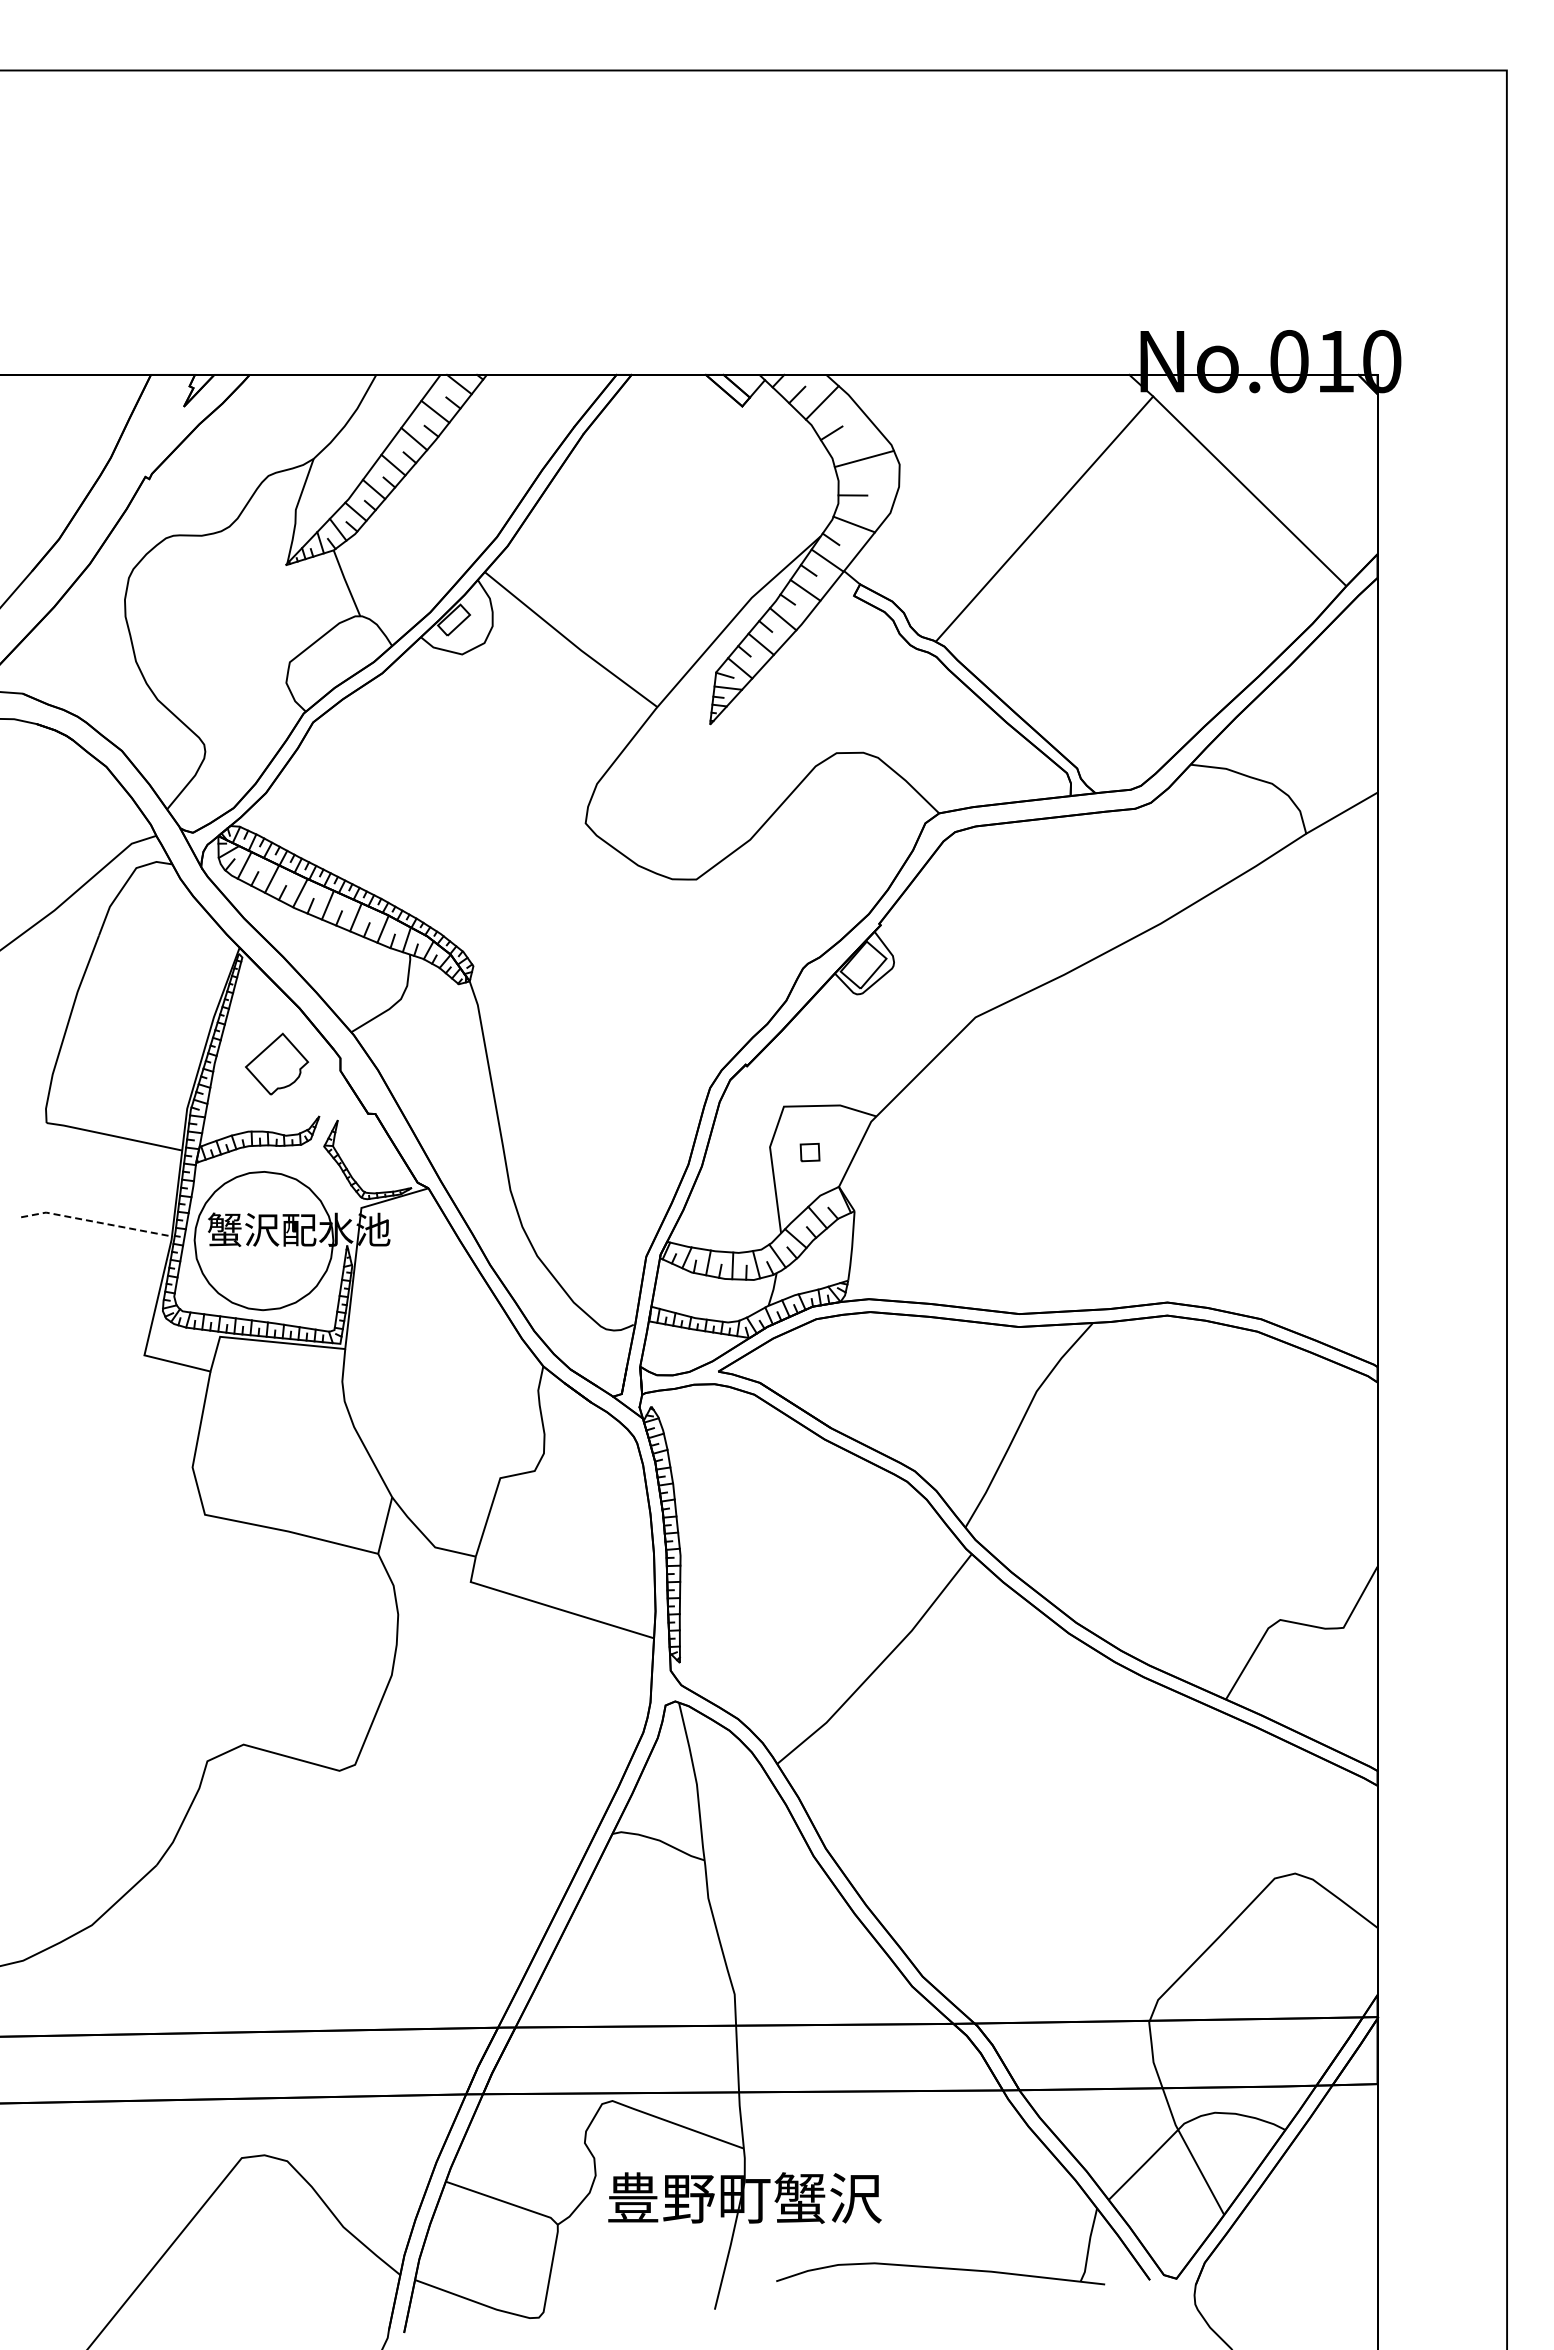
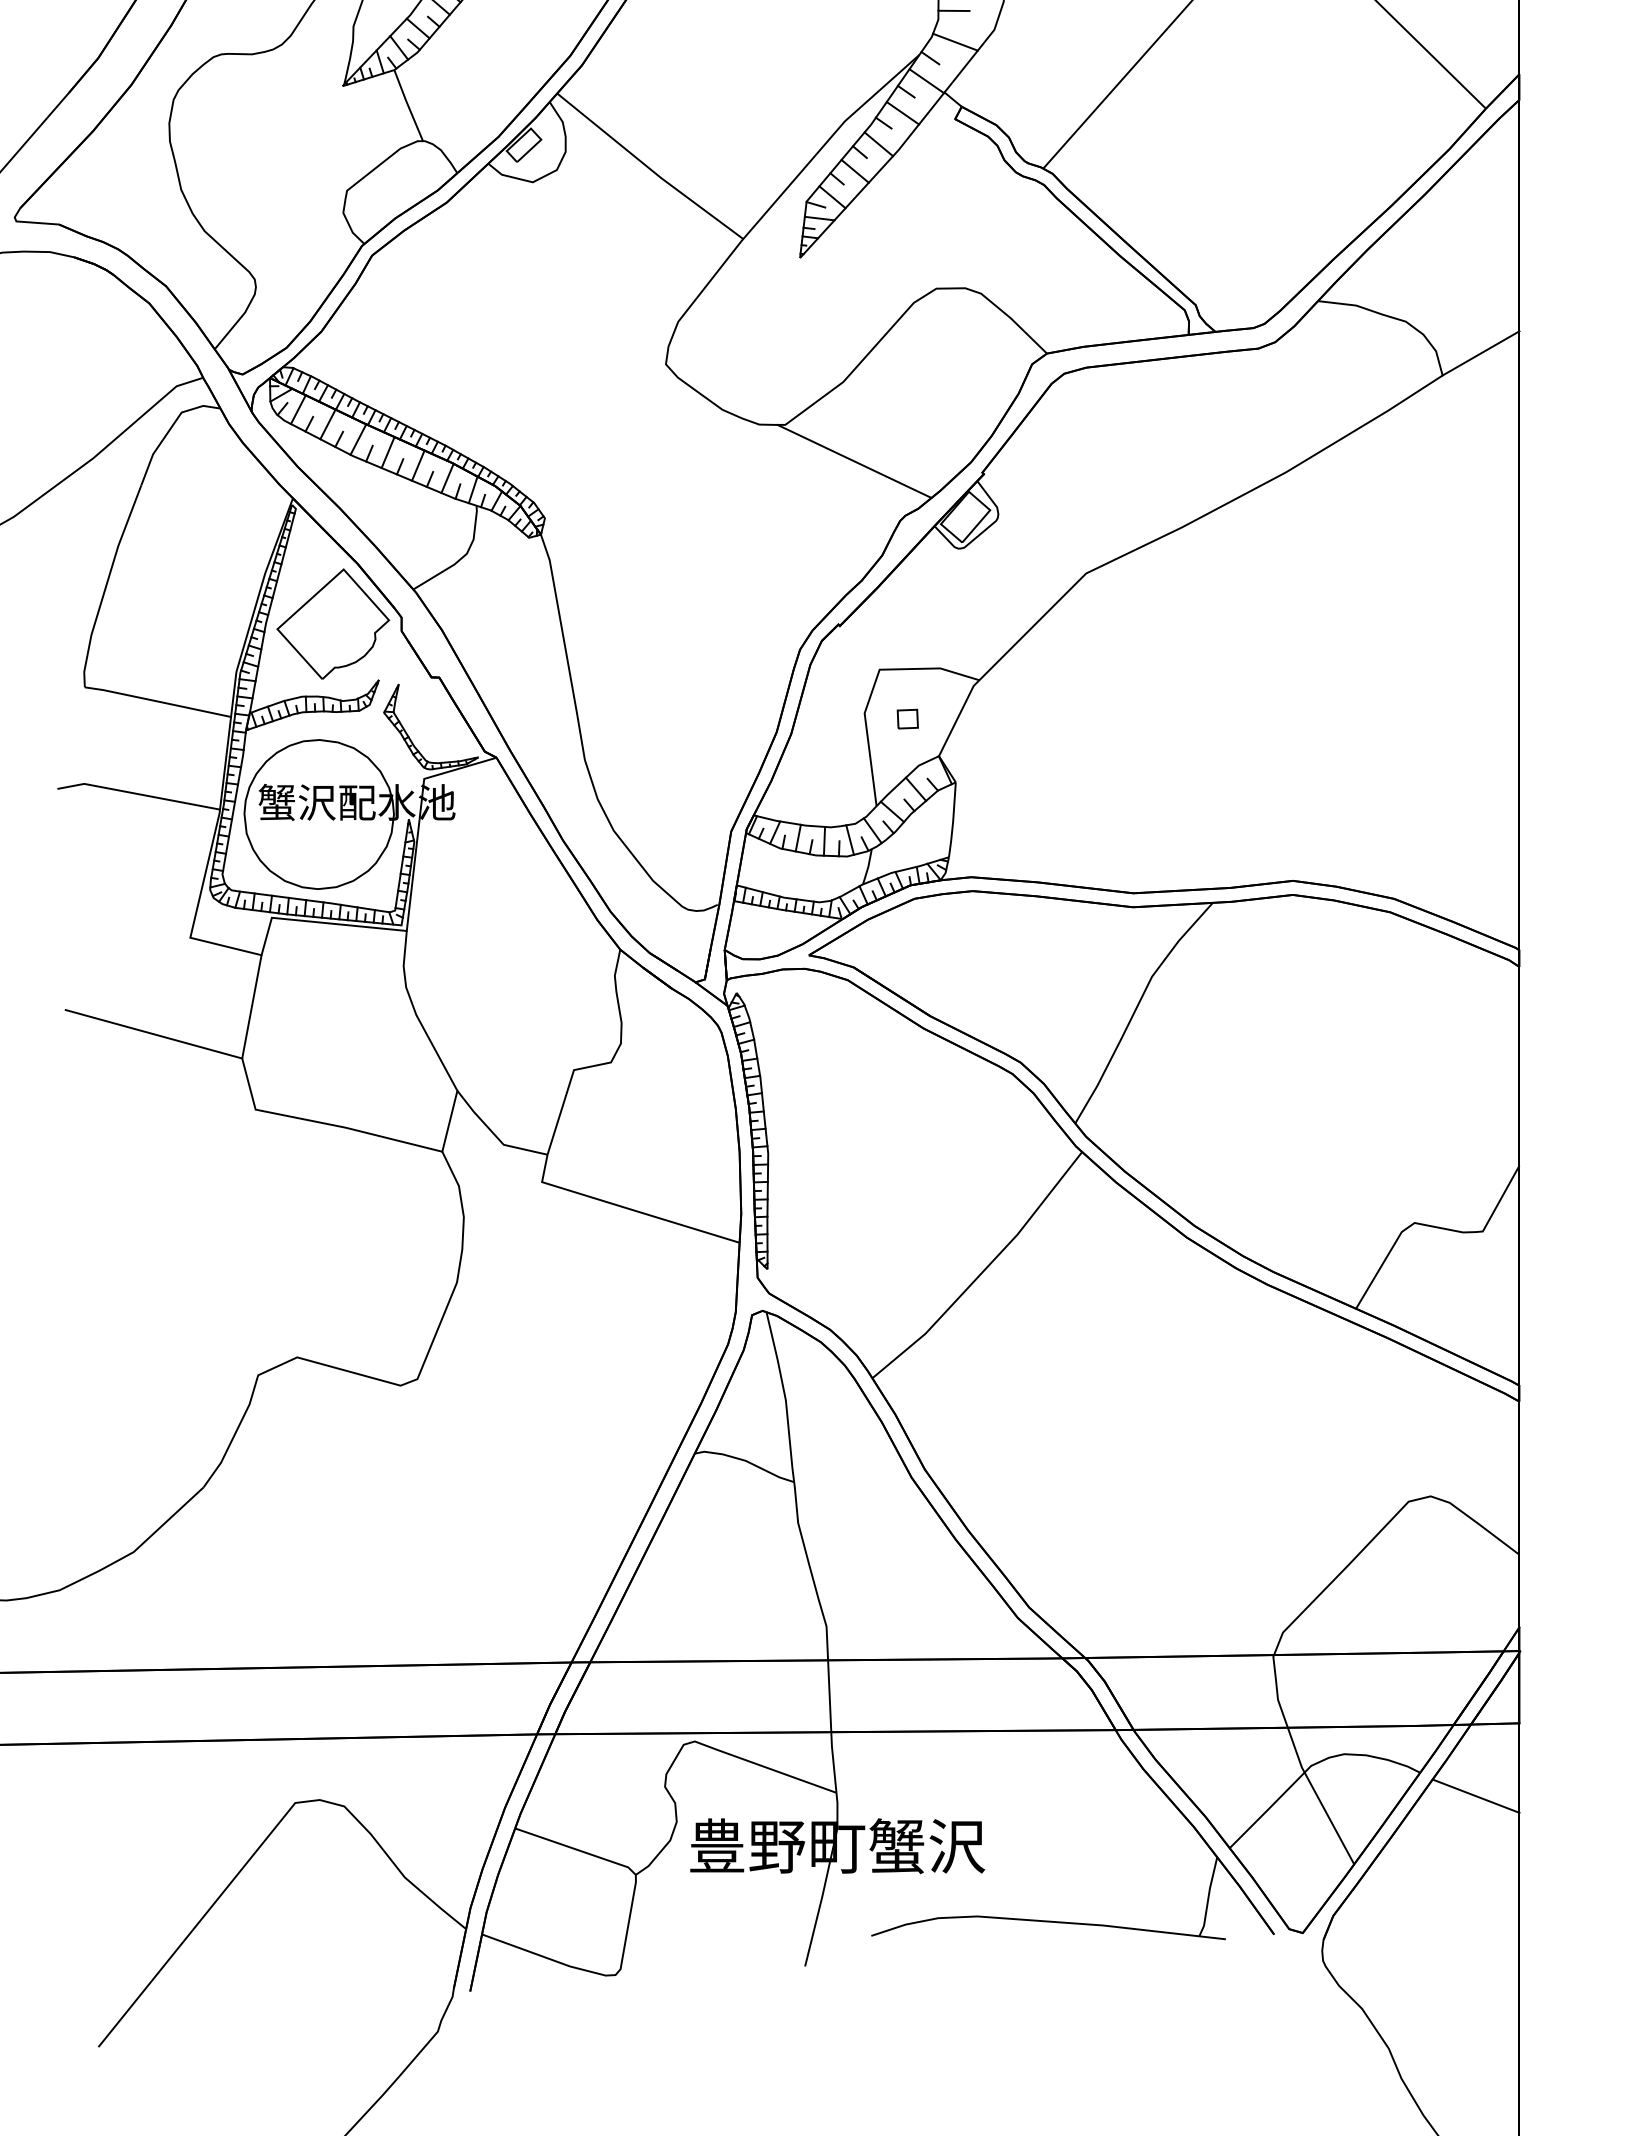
line: (760, 913) -> (854, 461), added
part: (276, 1063) -> (332, 623), size x1.67
line: (95, 1222) -> (137, 794), dashed -> solid
line: (110, 1444) -> (153, 1033), added
line: (1337, 2151) -> (1476, 1795), added

